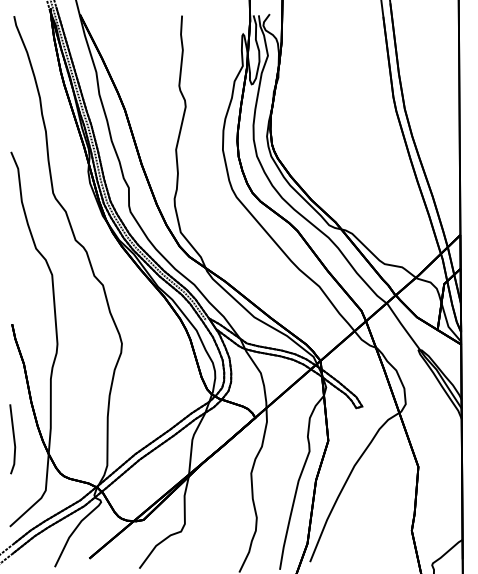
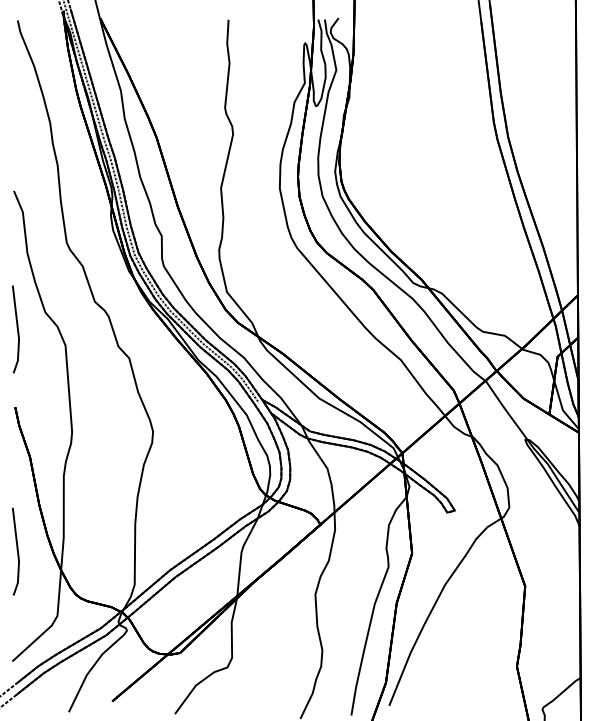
part: (12, 262) -> (15, 329), added

